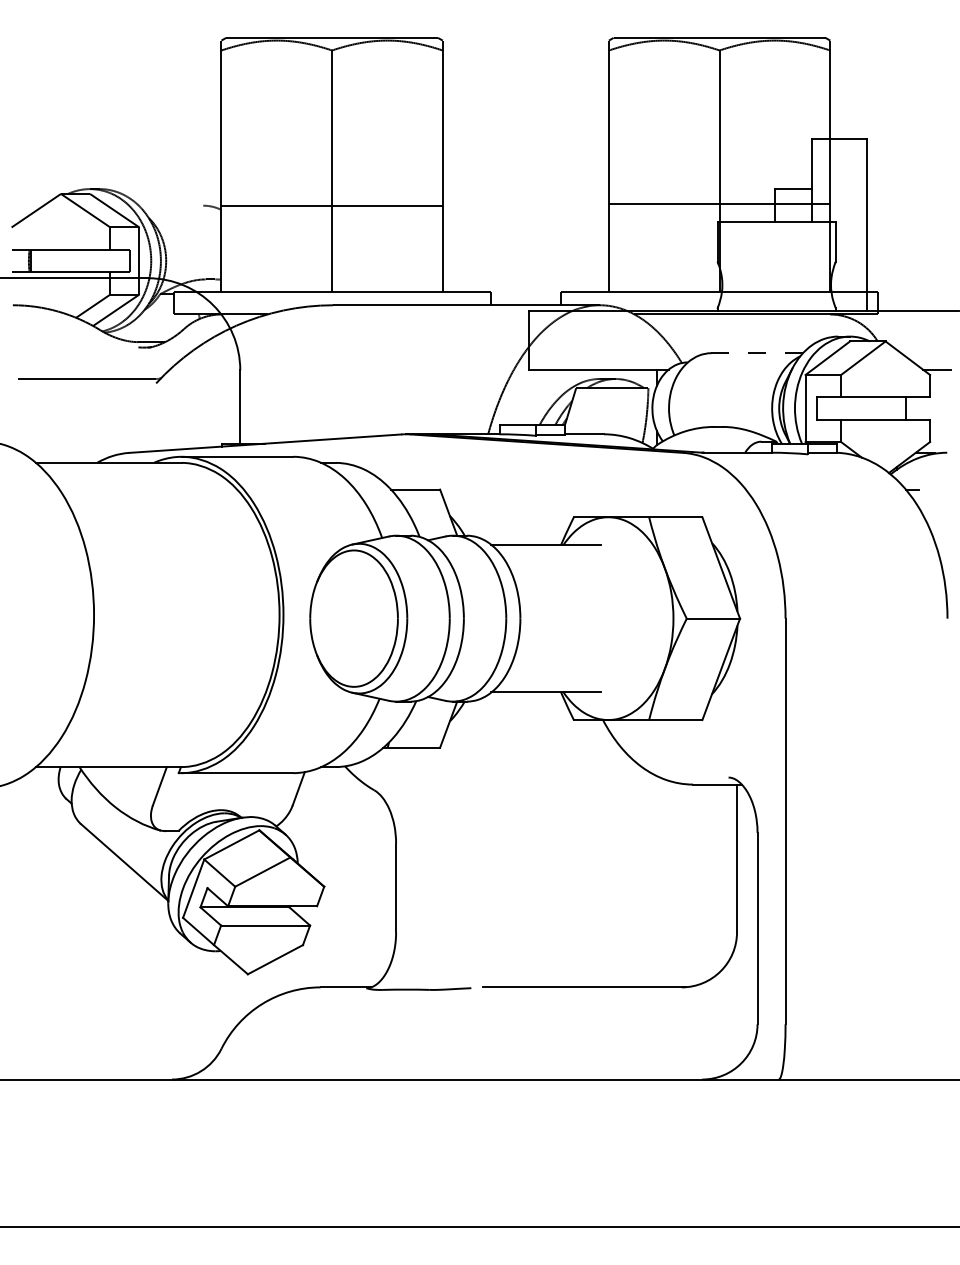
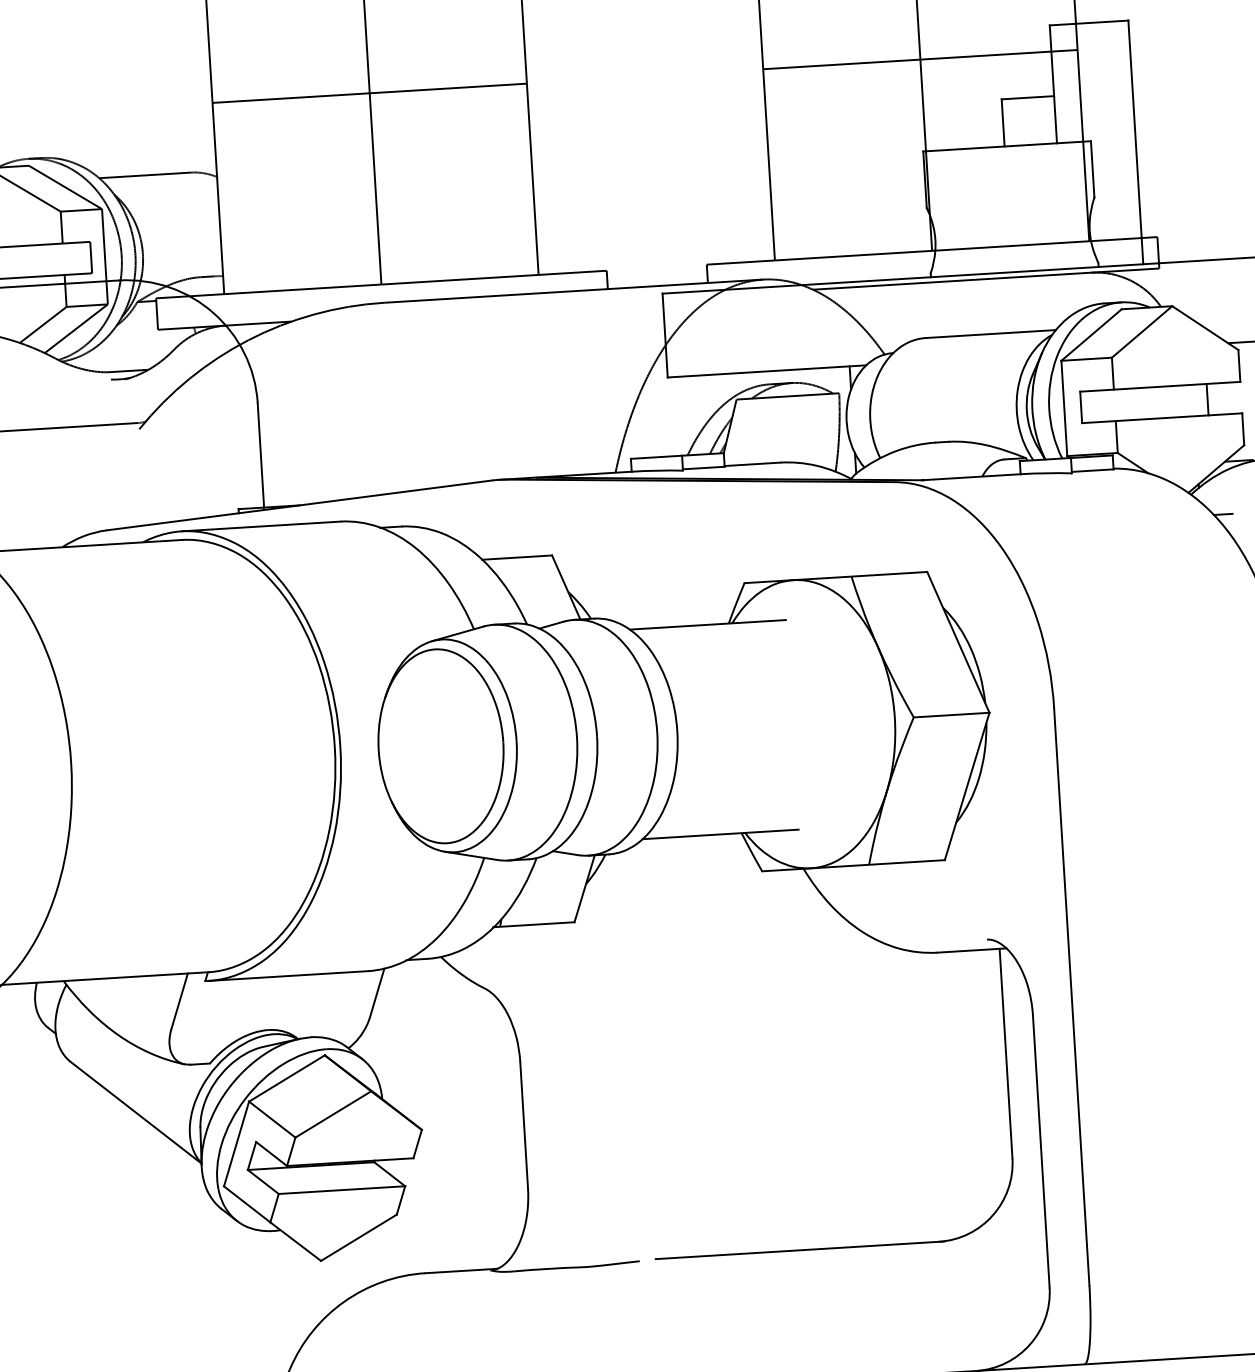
line: (719, 203) -> (920, 59), moved
line: (170, 205) -> (144, 175), added
line: (331, 205) -> (368, 92), moved
line: (757, 353) -> (991, 334), dashed -> solid

